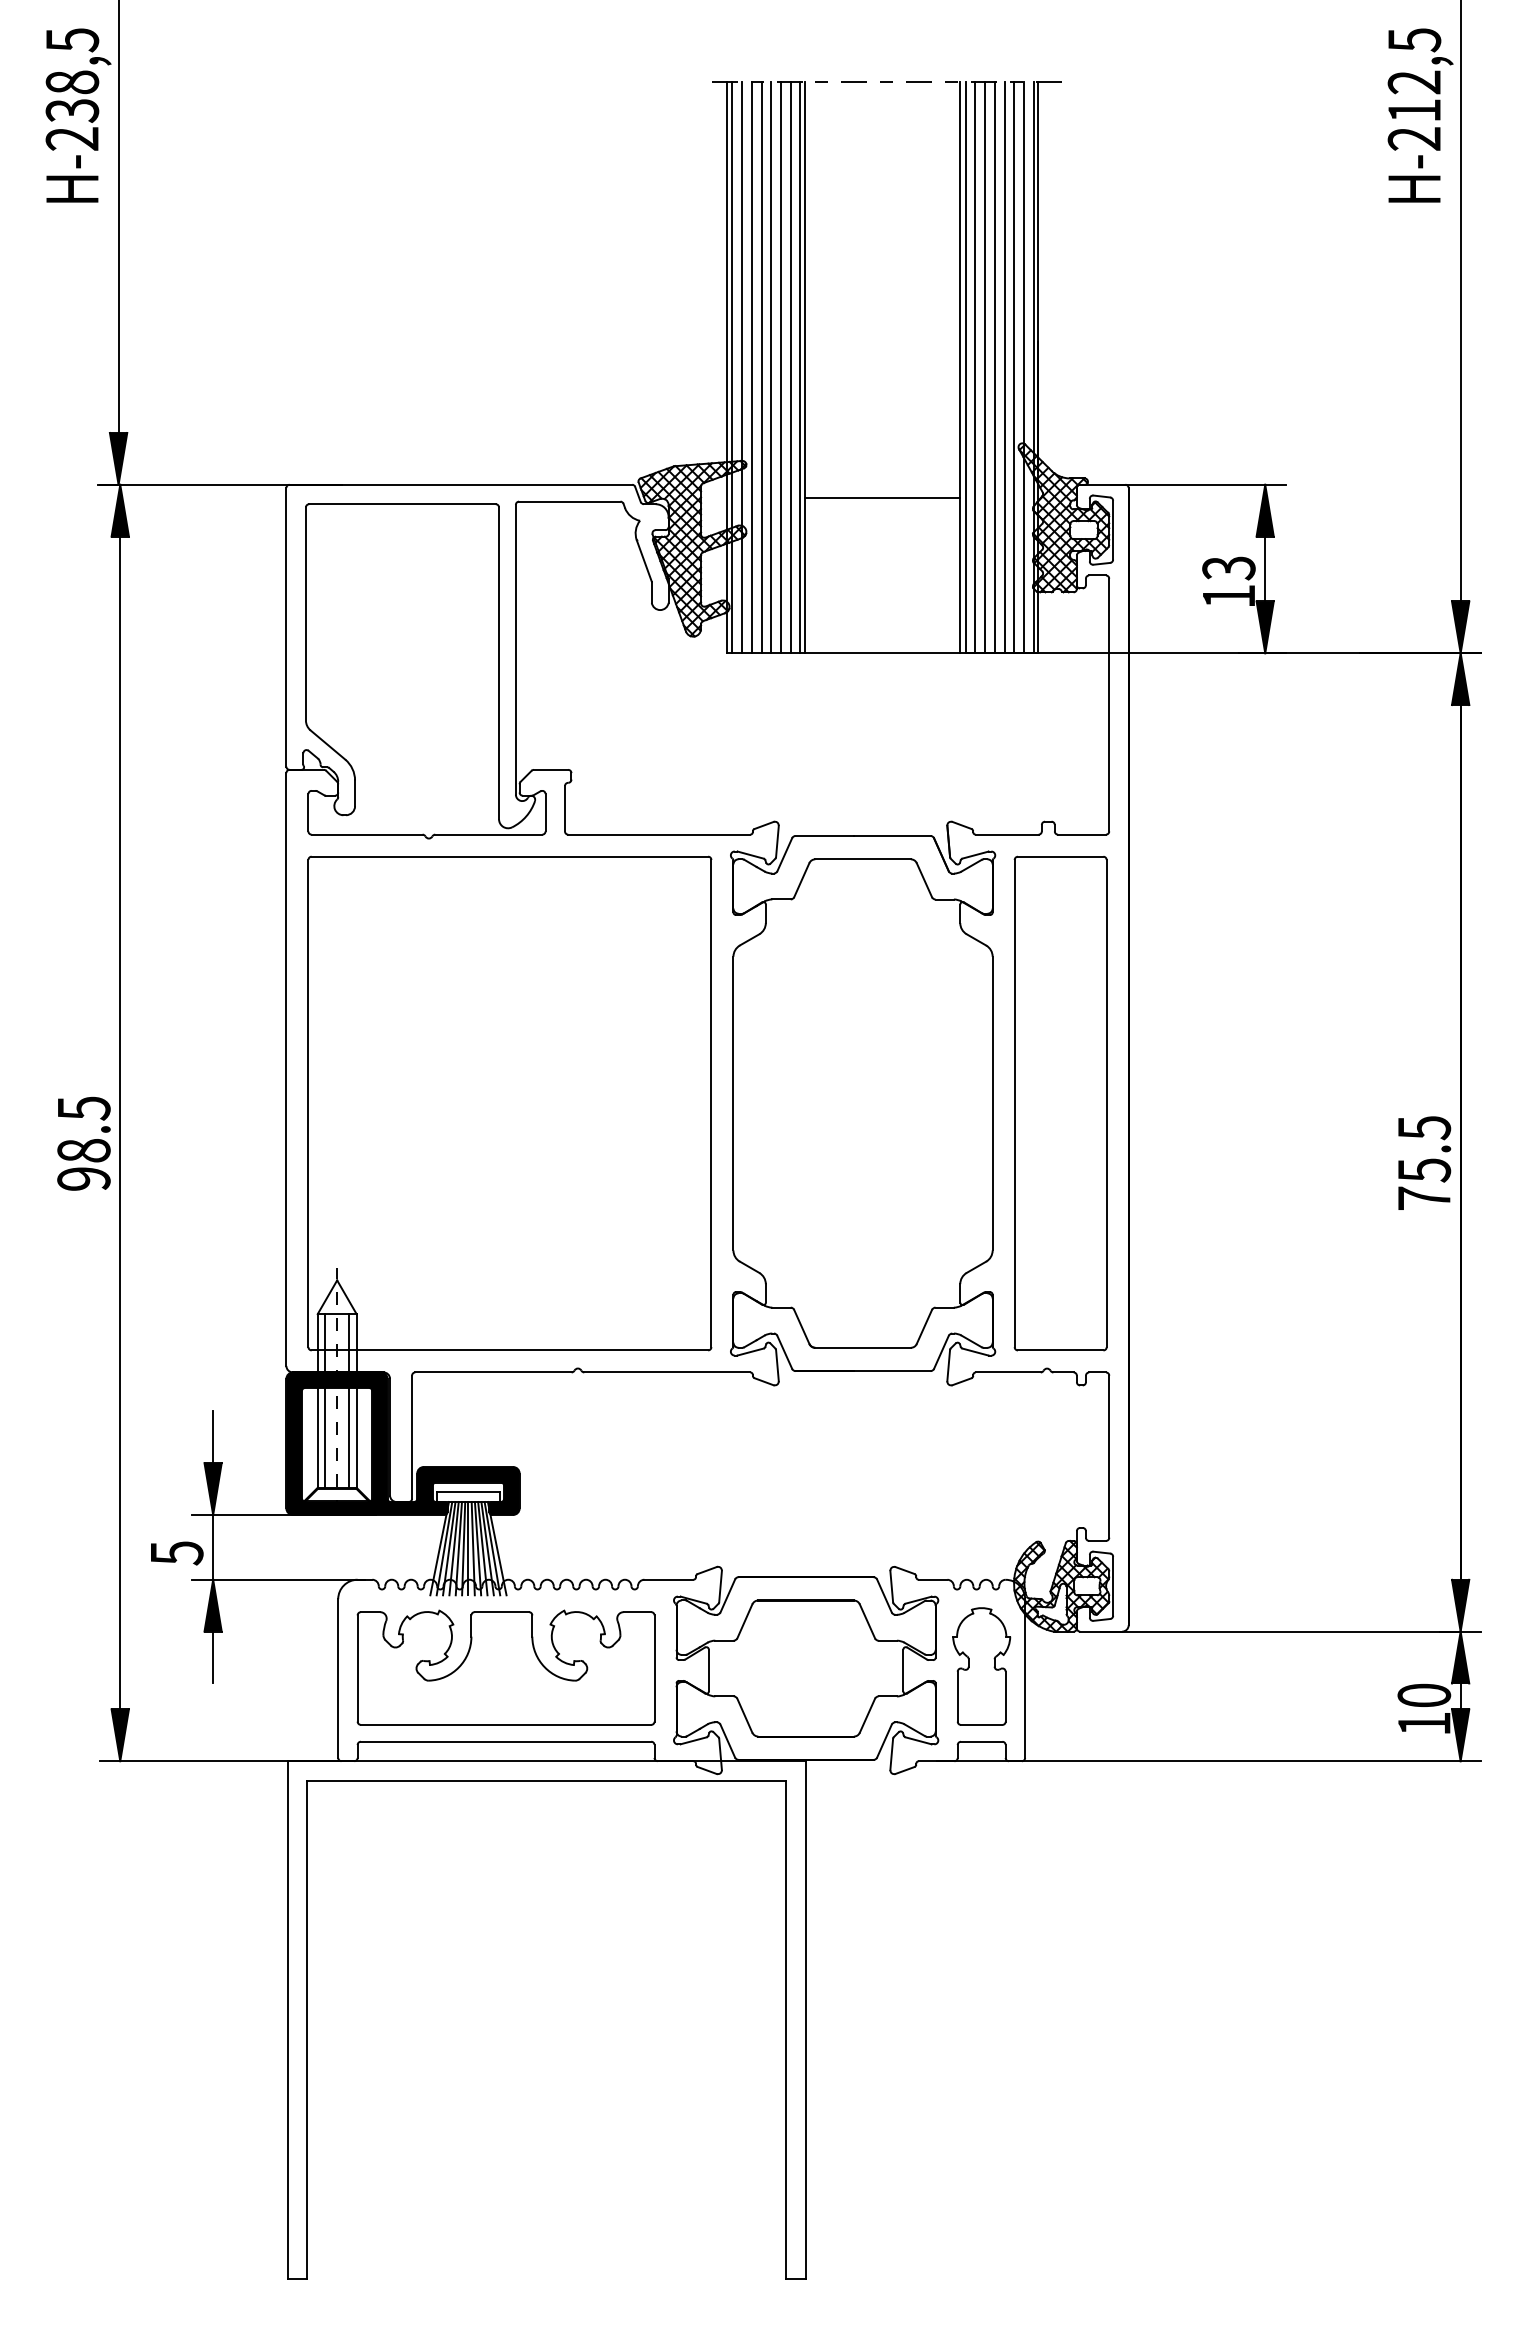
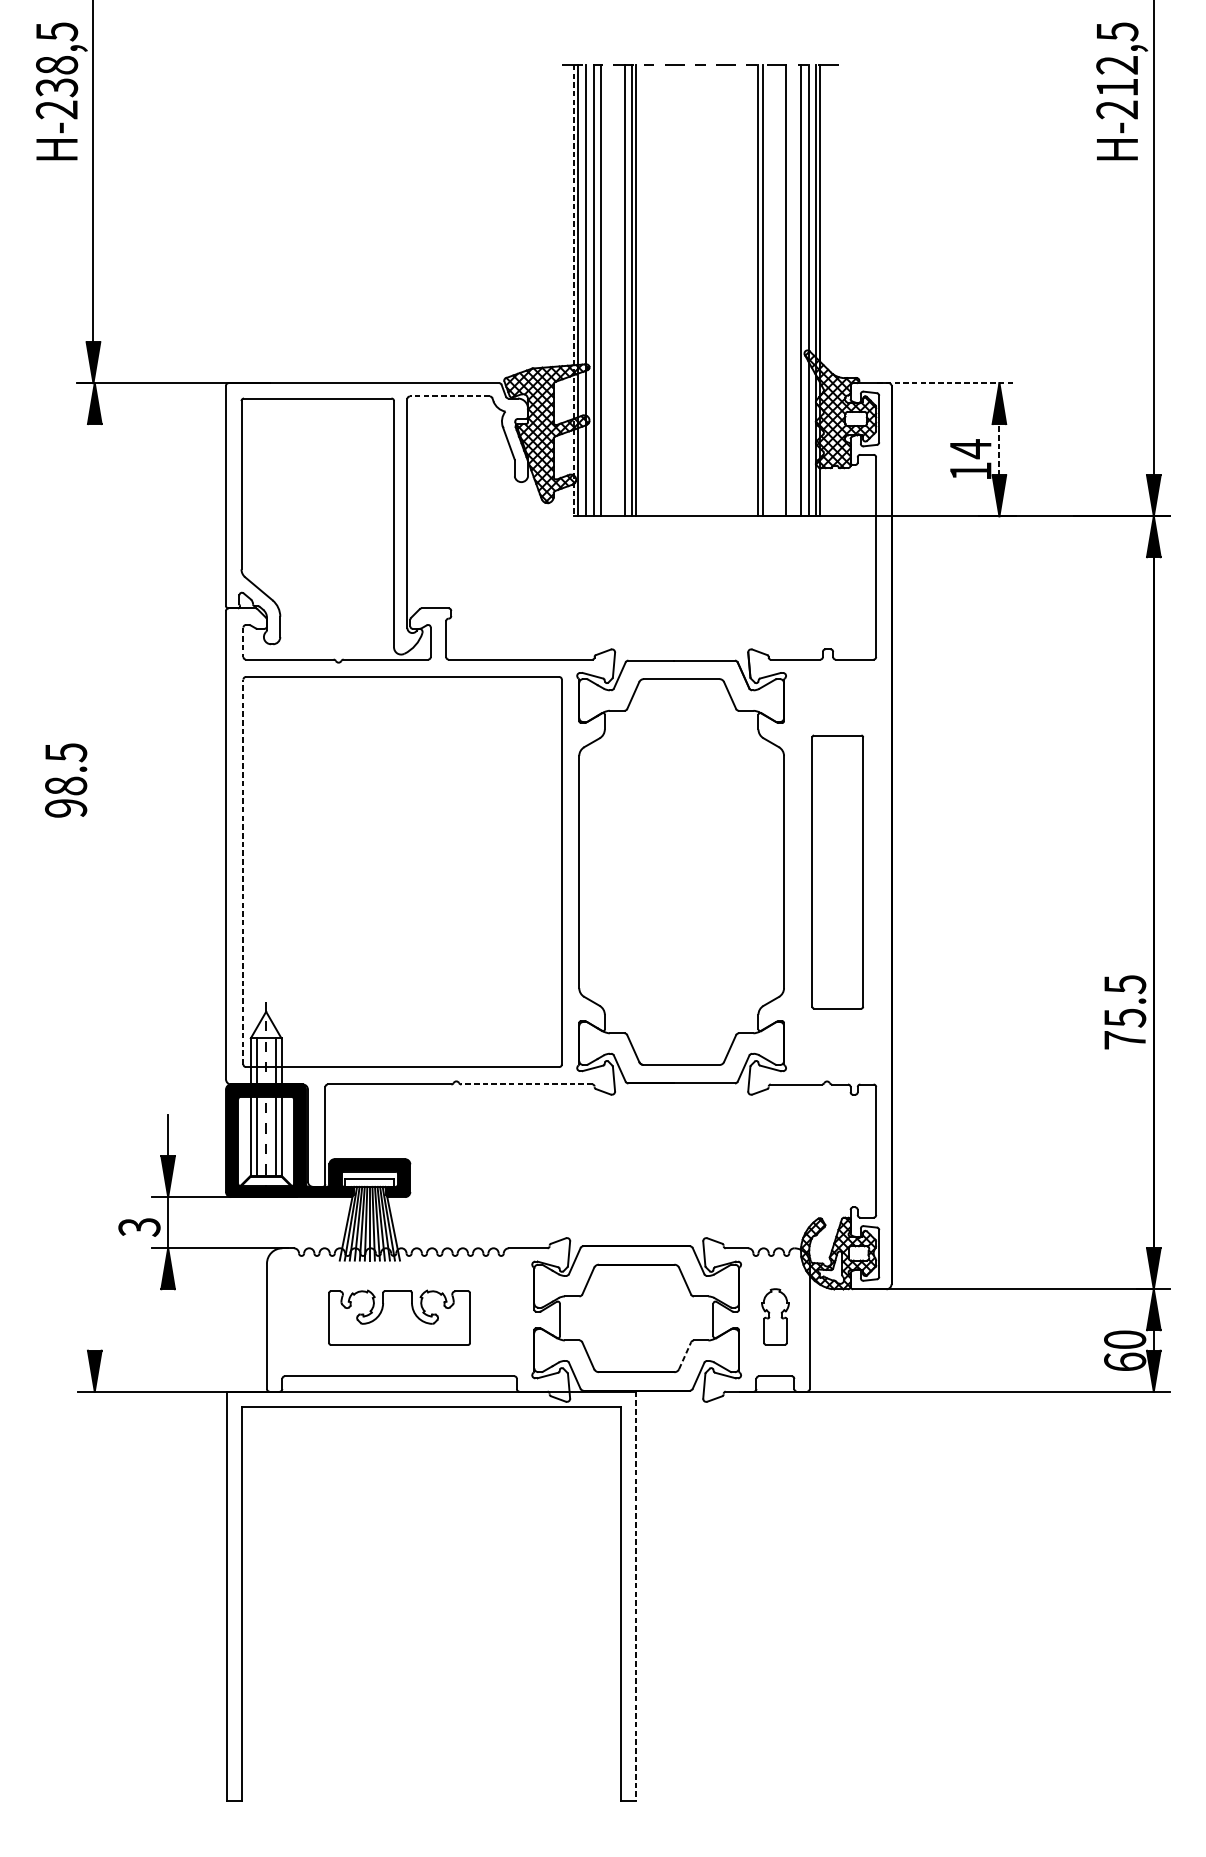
line: (726, 367) -> (573, 290), solid -> dashed
line: (771, 367) -> (609, 290), removed
line: (781, 367) -> (617, 290), removed
line: (975, 367) -> (770, 290), removed
line: (985, 367) -> (778, 290), removed
line: (1004, 367) -> (793, 290), removed
line: (1198, 484) -> (946, 382), solid -> dashed
line: (882, 497) -> (697, 393), removed
line: (569, 501) -> (449, 396), solid -> dashed
text: (1228, 568) -> (970, 449), 13 -> 14
line: (1265, 568) -> (999, 449), solid -> dashed
line: (308, 812) -> (243, 642), solid -> dashed
line: (308, 1103) -> (243, 872), solid -> dashed
part: (1060, 1103) -> (837, 872), size x0.7
line: (120, 1122) -> (94, 887), removed
text: (83, 1143) -> (65, 780), moved
text: (1424, 1162) -> (1125, 1011), moved
line: (667, 1372) -> (527, 1084), solid -> dashed
text: (176, 1553) -> (139, 1227), 5 -> 3
line: (213, 1657) -> (168, 1309), removed
part: (981, 1666) -> (775, 1316), size x0.6
part: (505, 1667) -> (399, 1317), size x0.6
line: (867, 1715) -> (685, 1355), solid -> dashed
text: (1424, 1722) -> (1125, 1361), 10 -> 60
line: (805, 2020) -> (636, 1596), solid -> dashed

